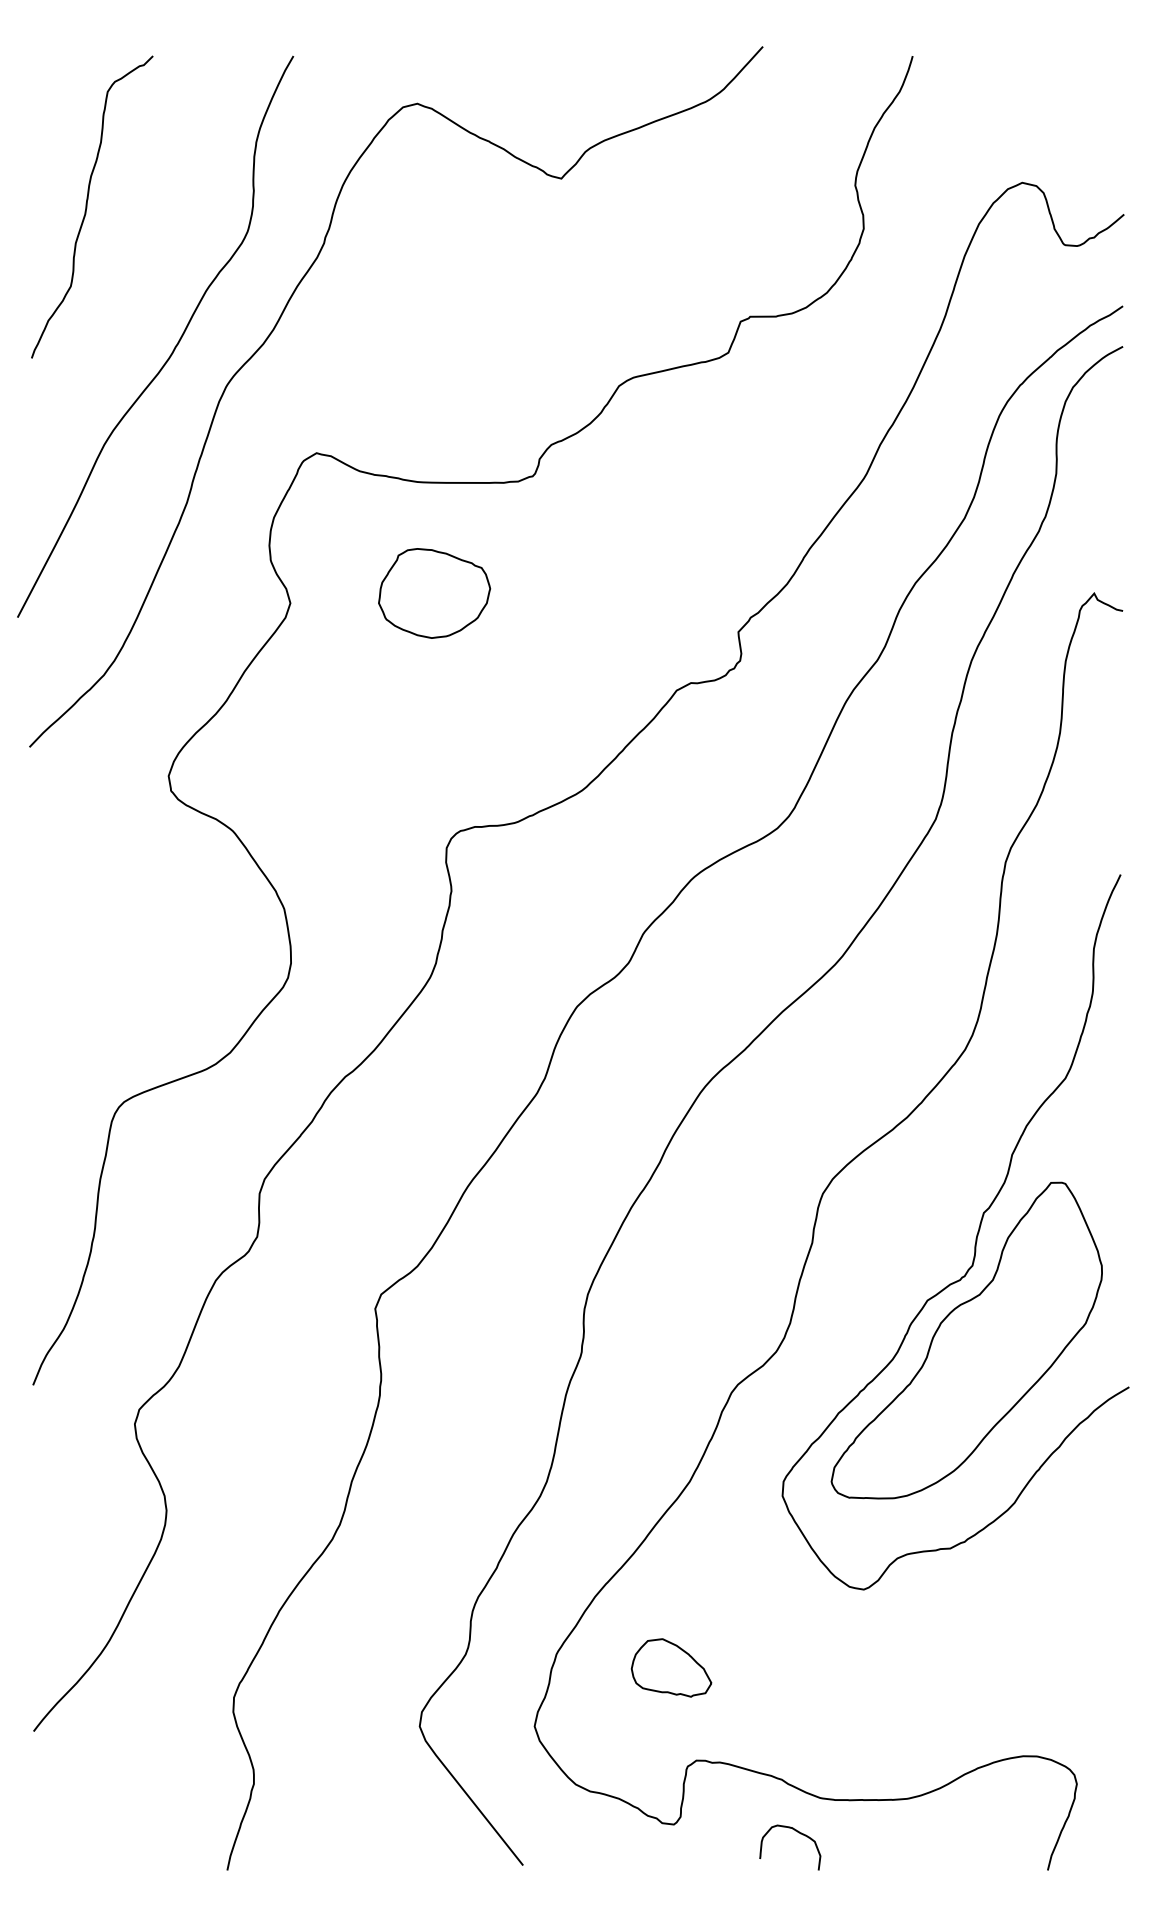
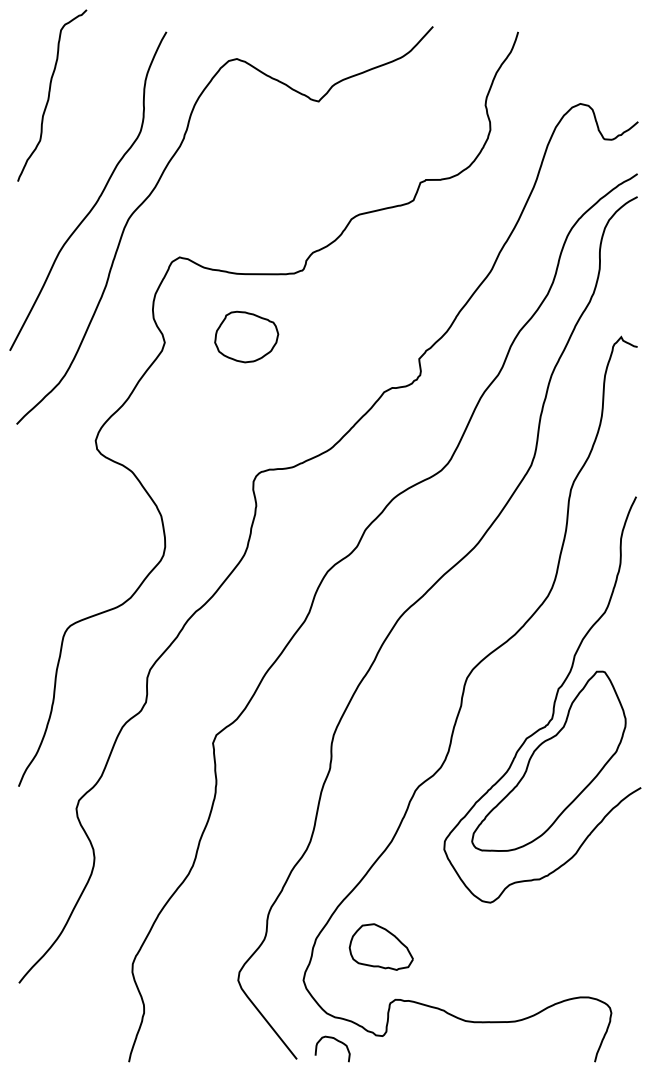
curve: (89, 203) -> (50, 93), moved
part: (670, 1668) -> (380, 947), size x1.4
curve: (795, 1832) -> (335, 1040), moved

